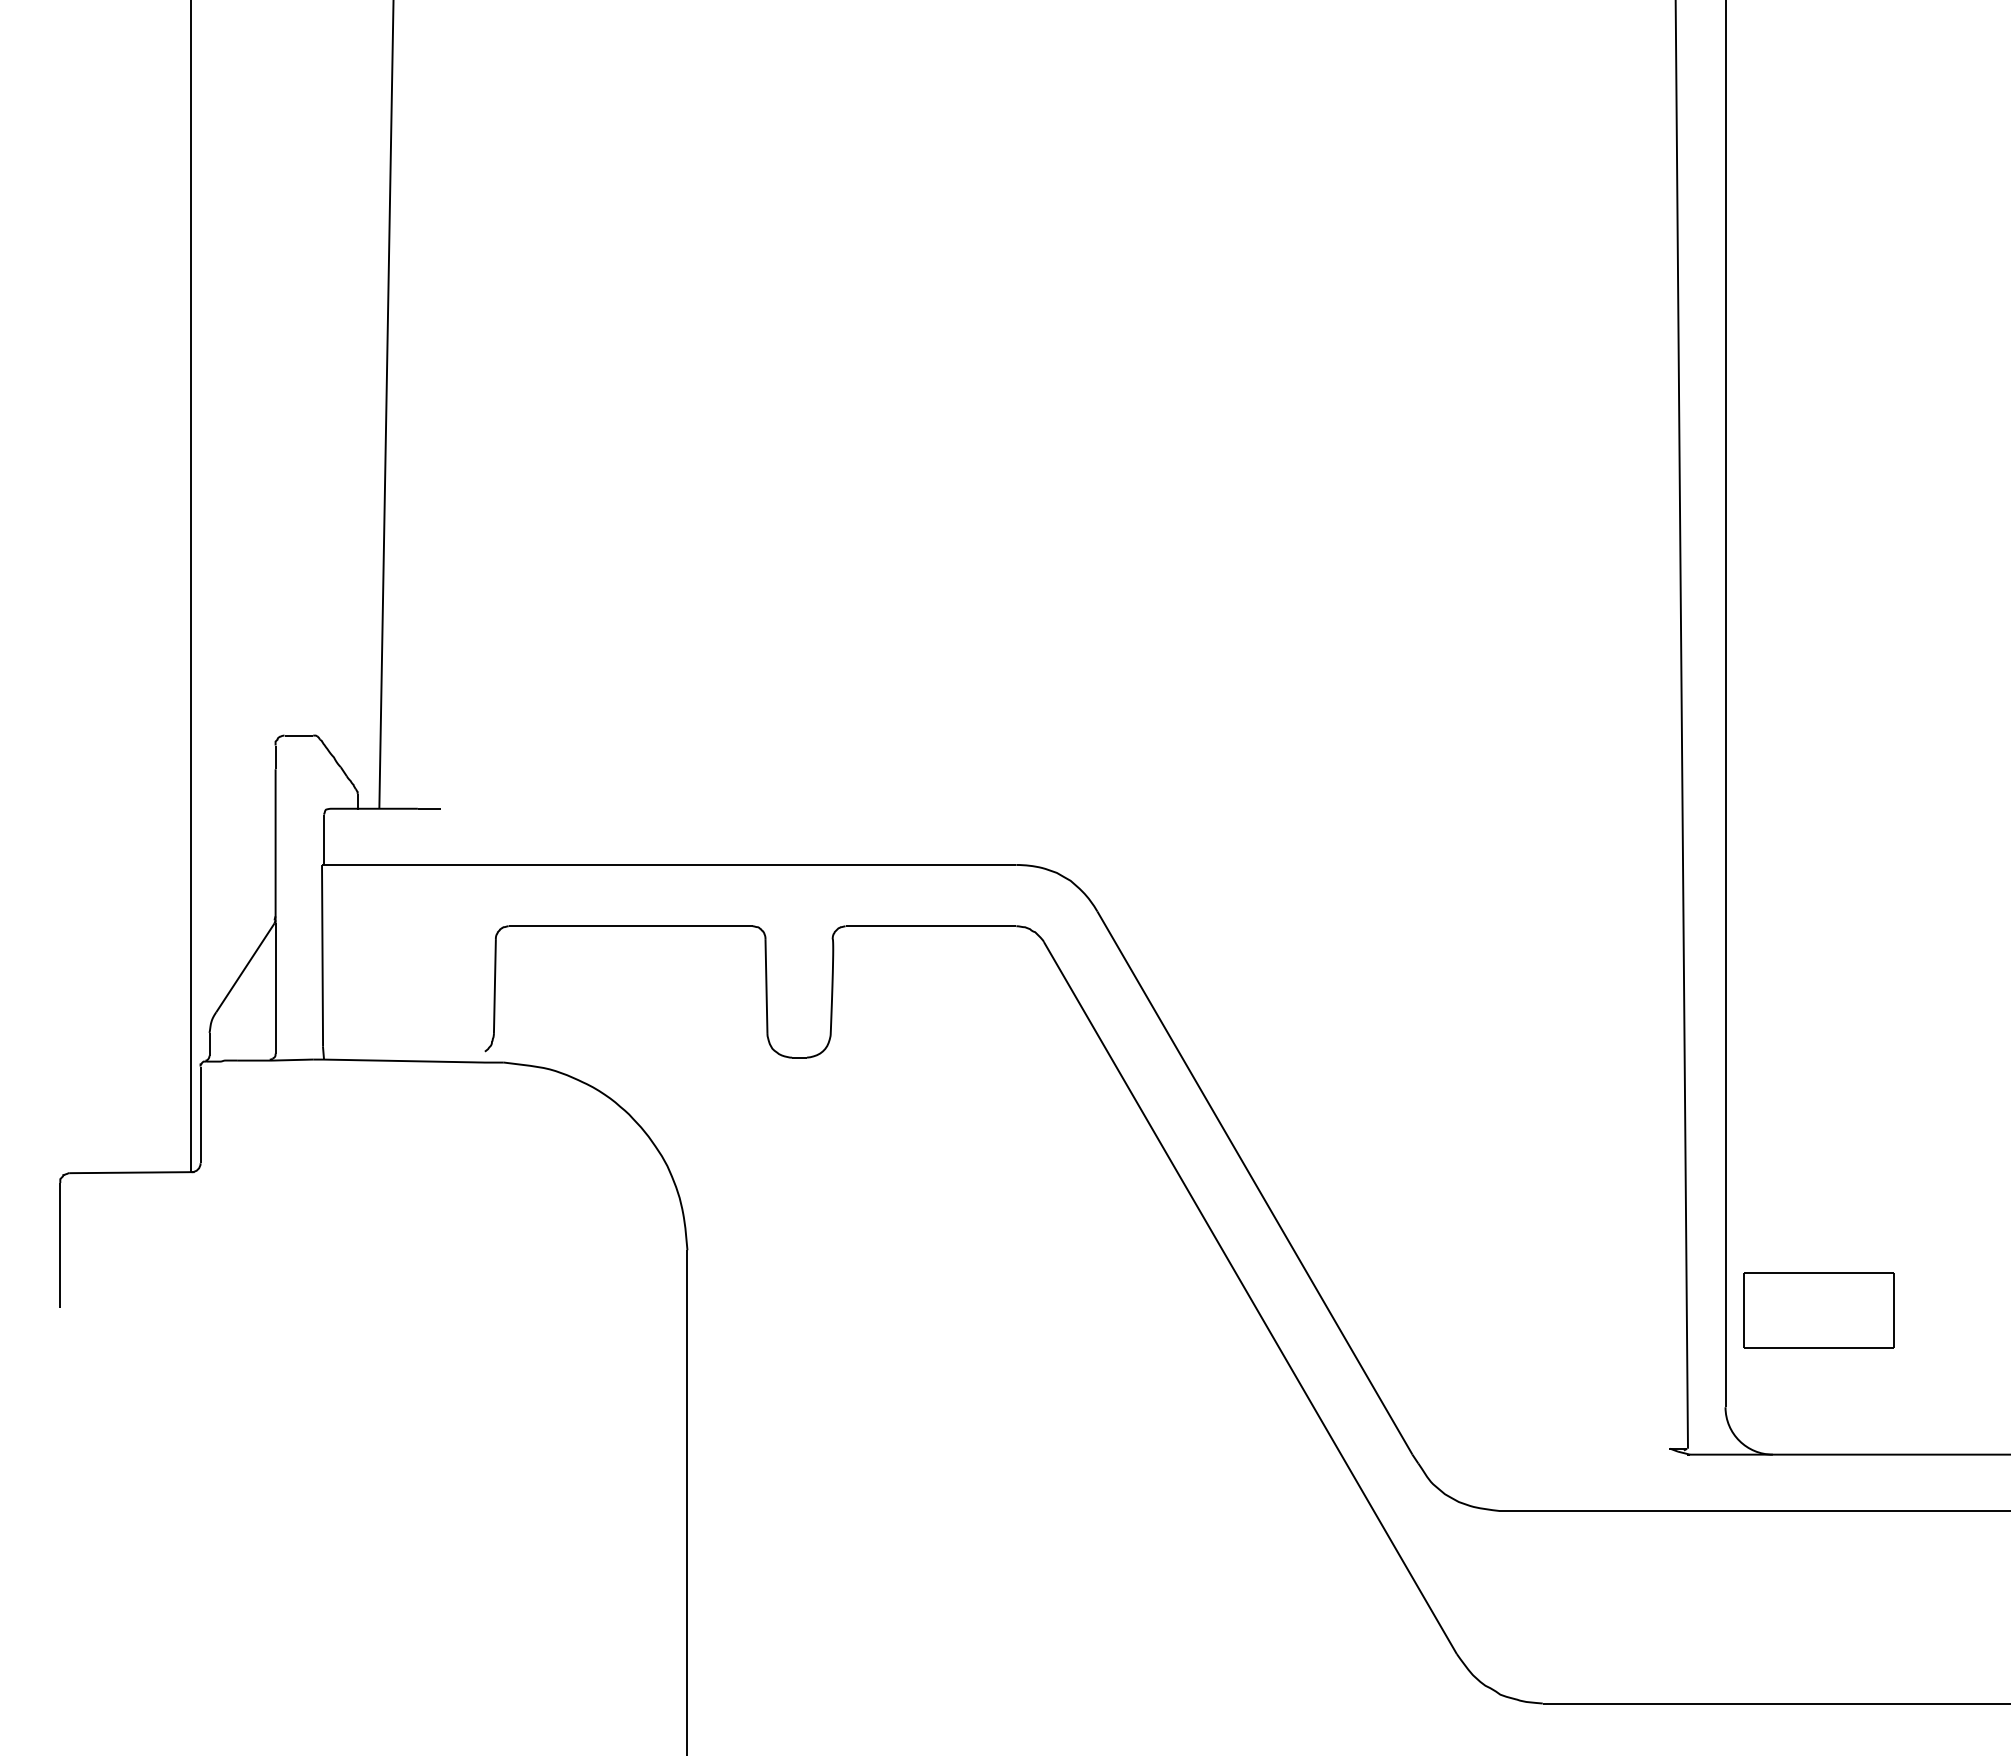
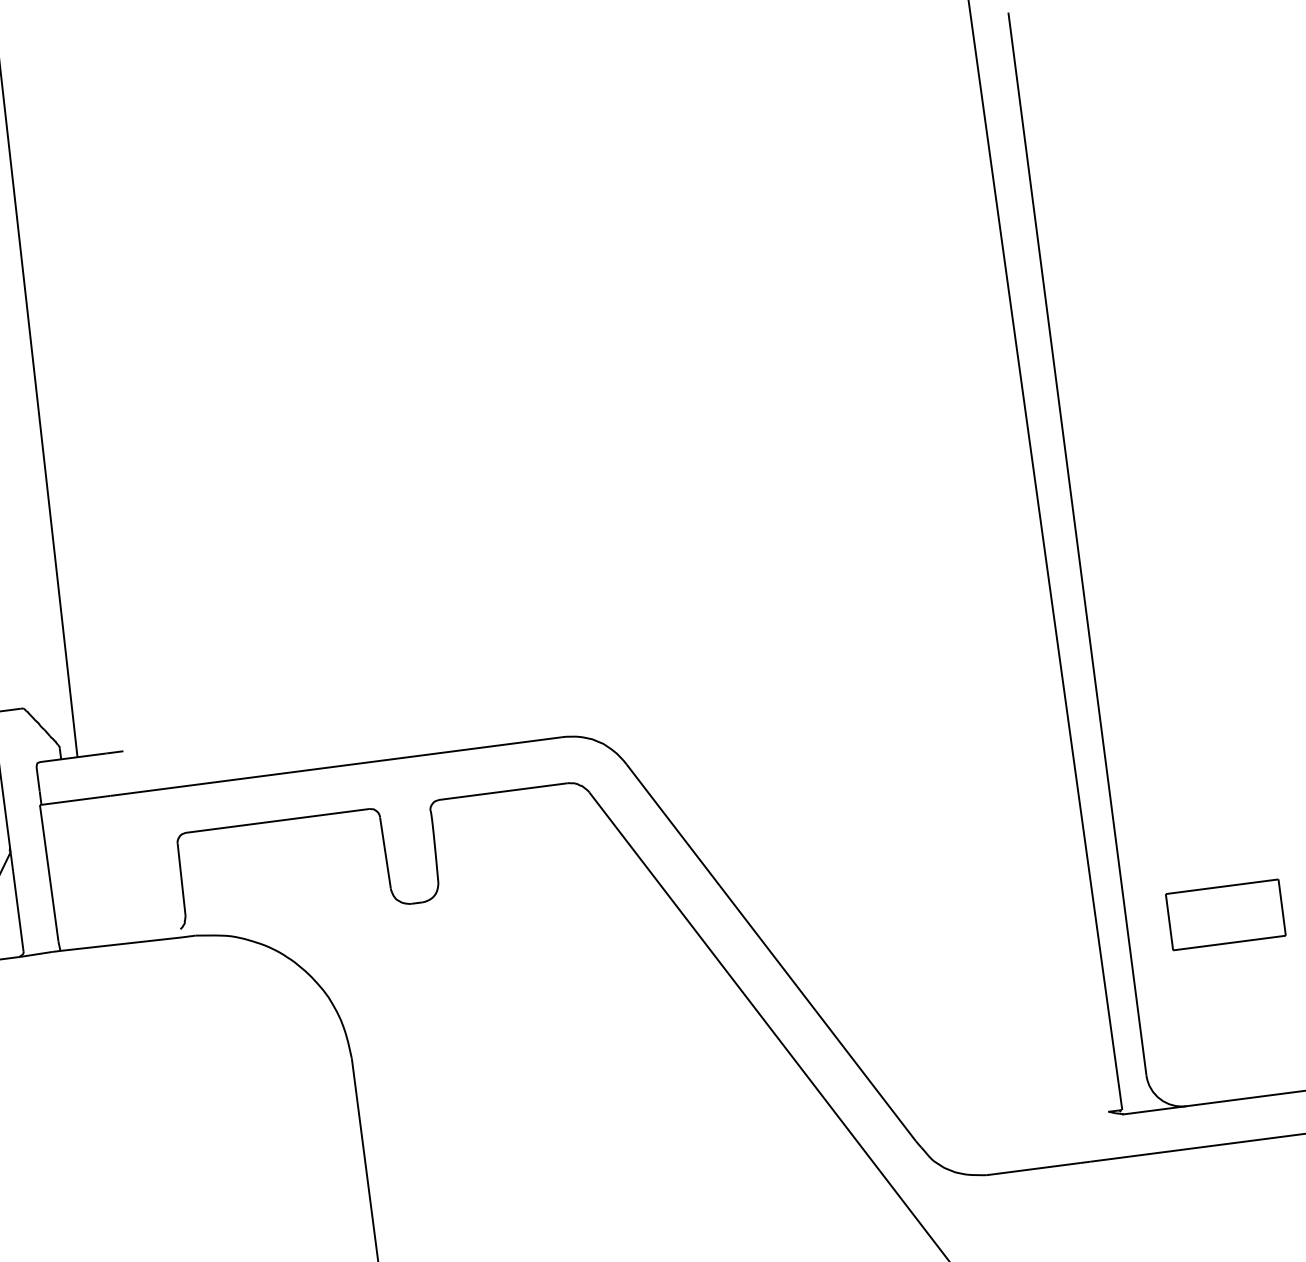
part: (1818, 1310) -> (1225, 914), moved

